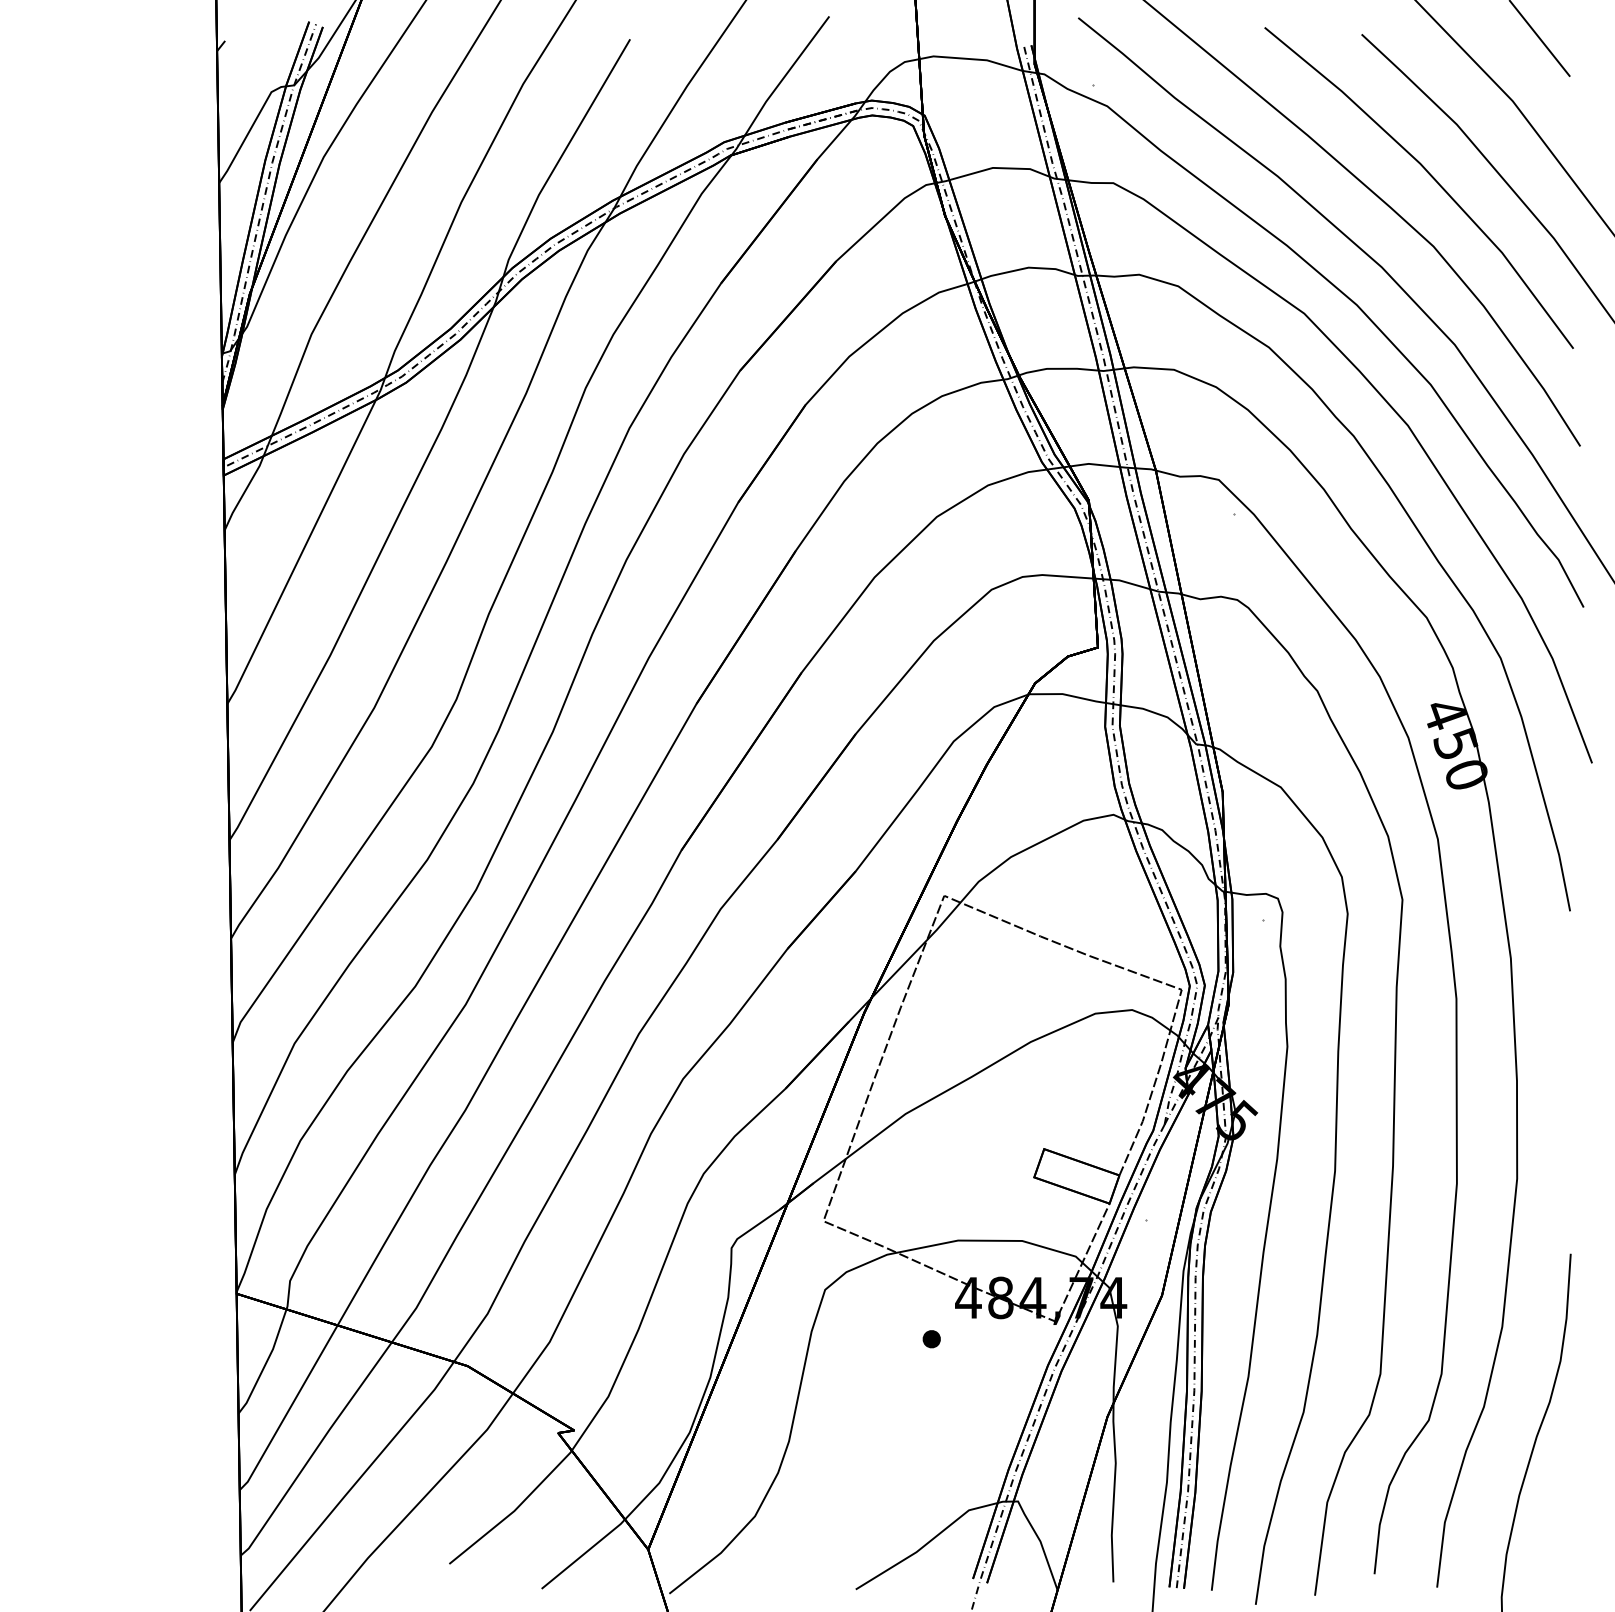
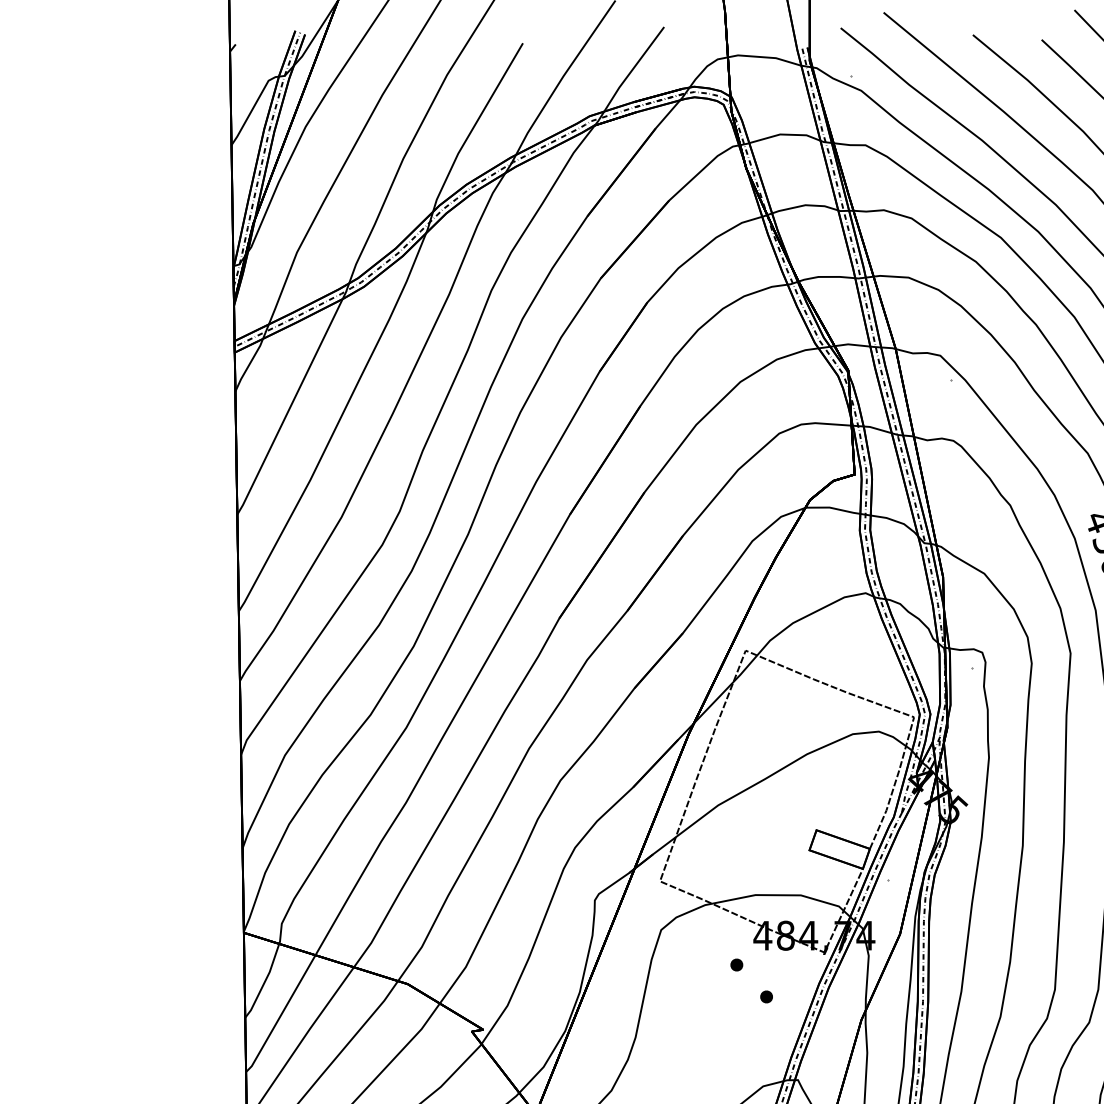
part: (973, 1384) -> (766, 997), added

